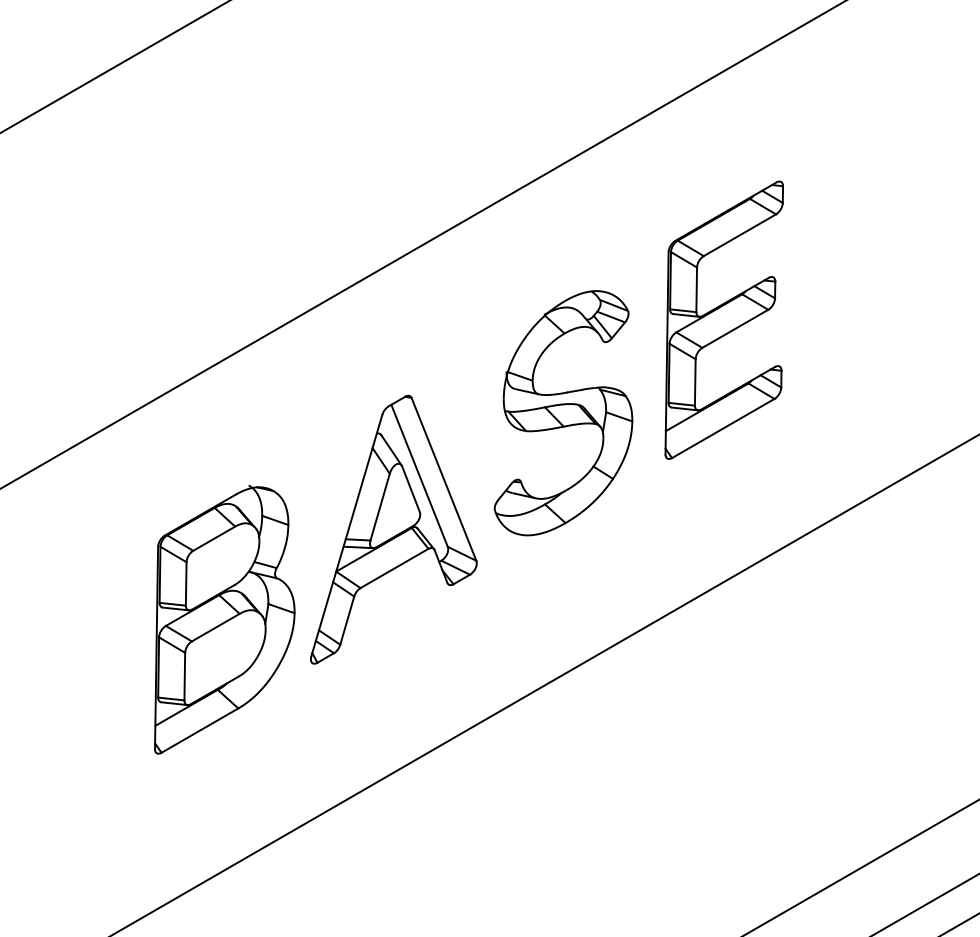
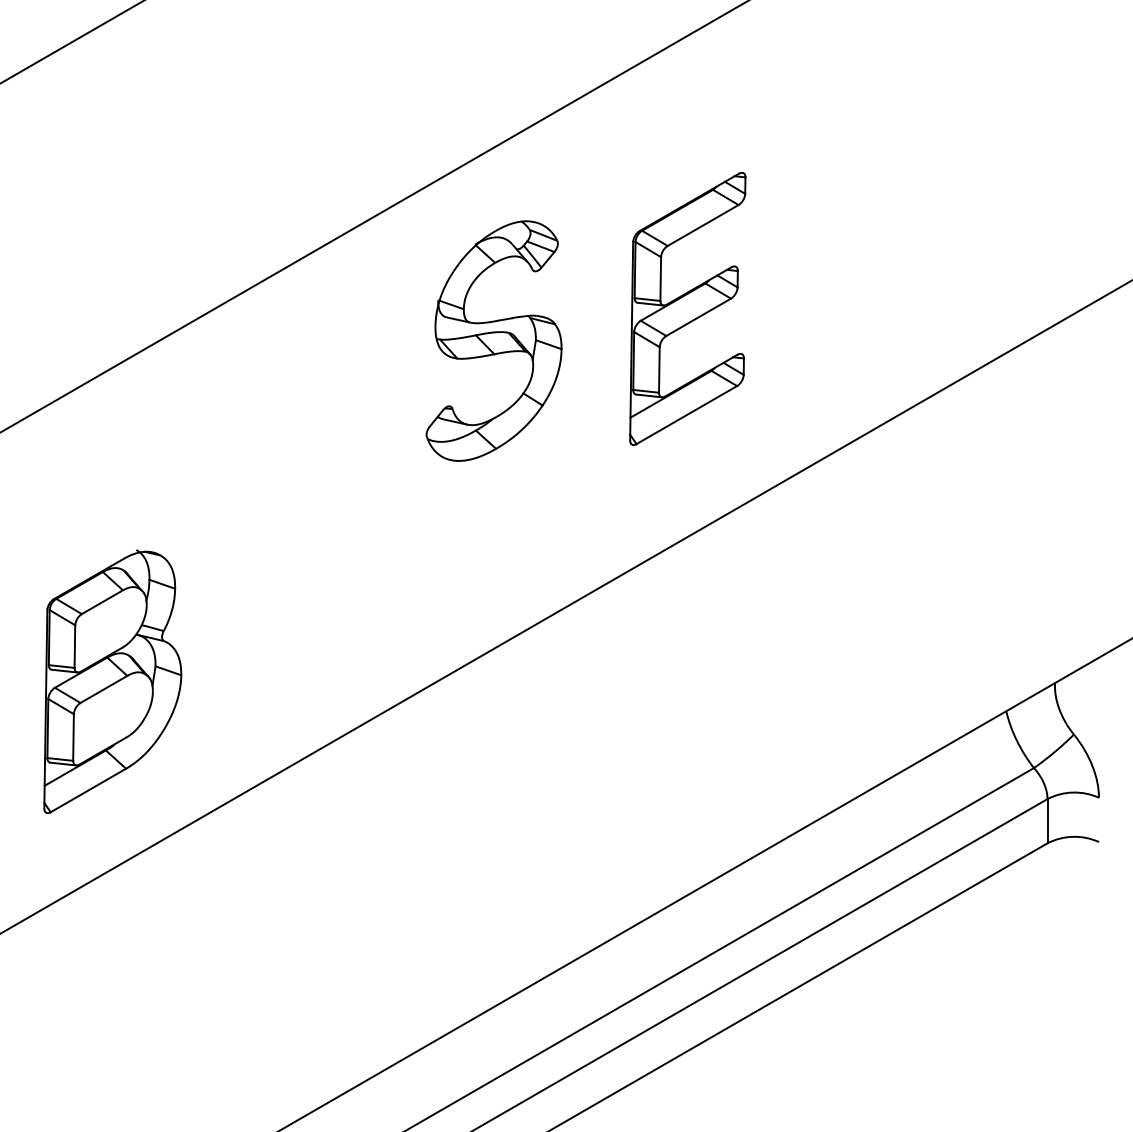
part: (723, 319) -> (687, 308), moved
part: (562, 412) -> (493, 340), moved
part: (393, 529) -> (310, 516), removed
part: (224, 619) -> (112, 681), moved

